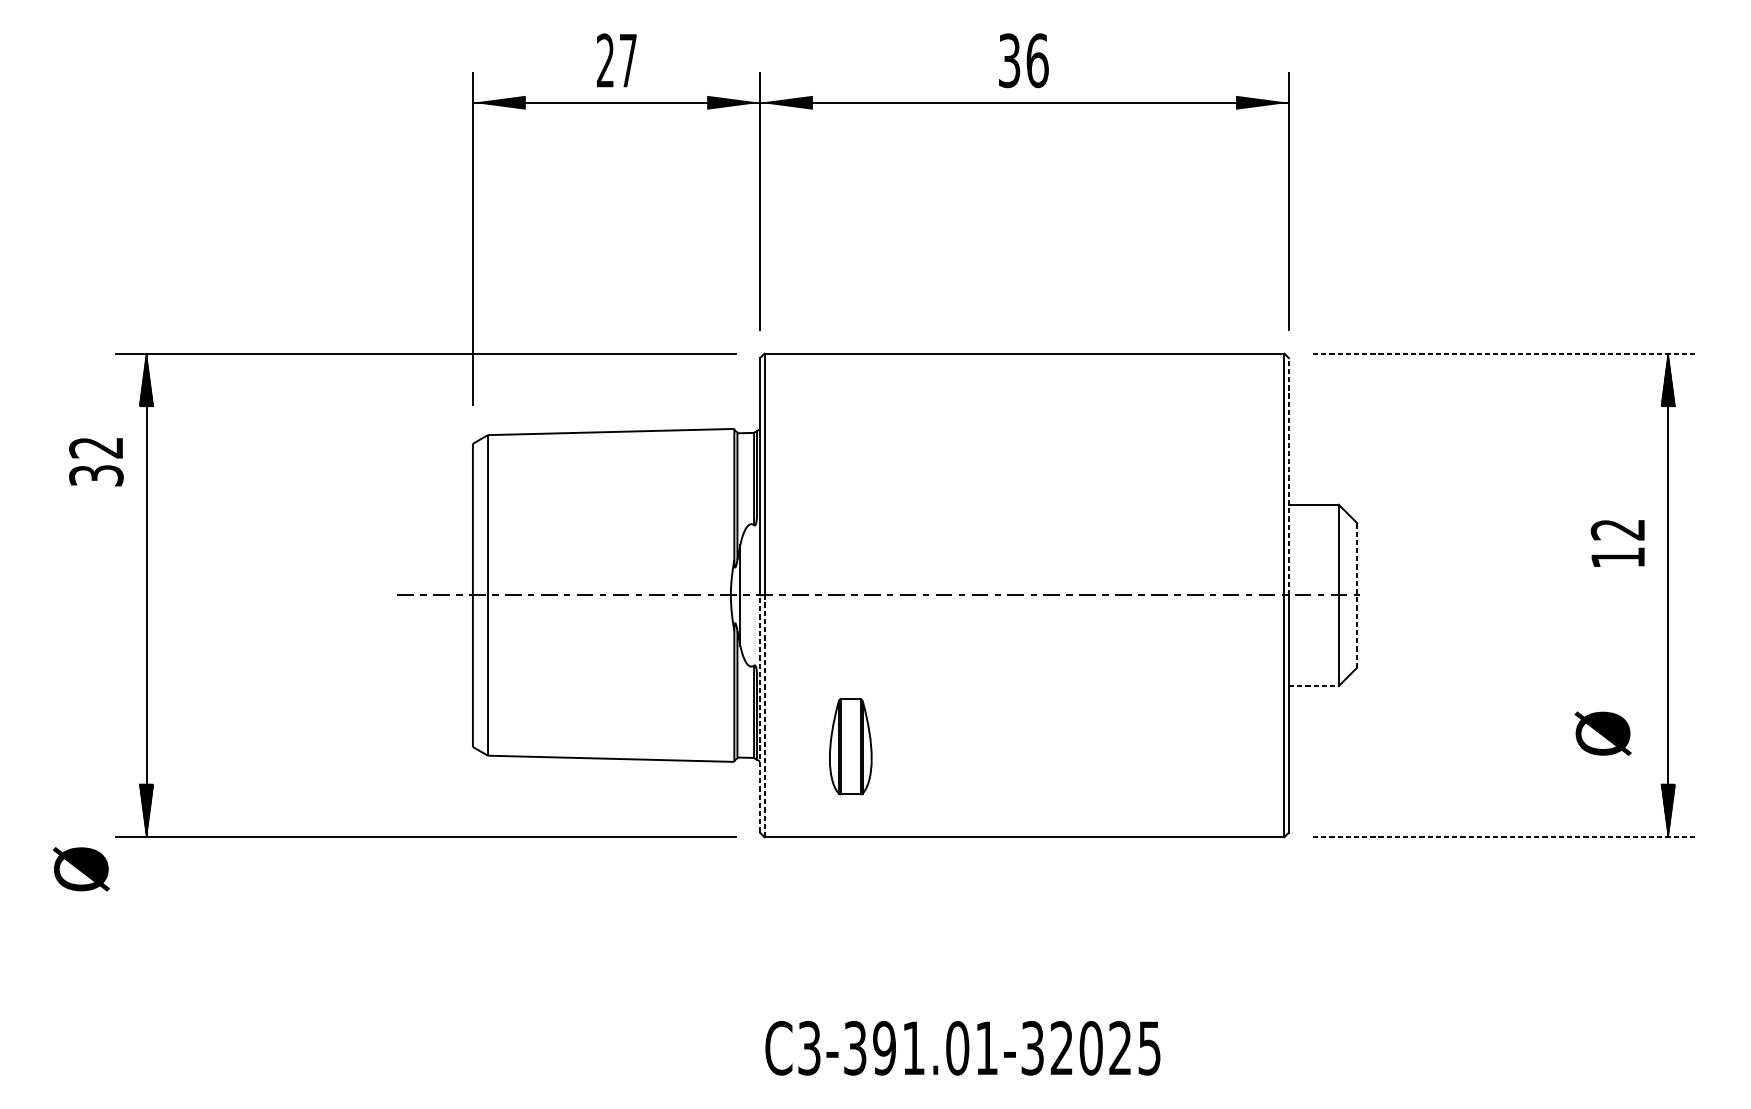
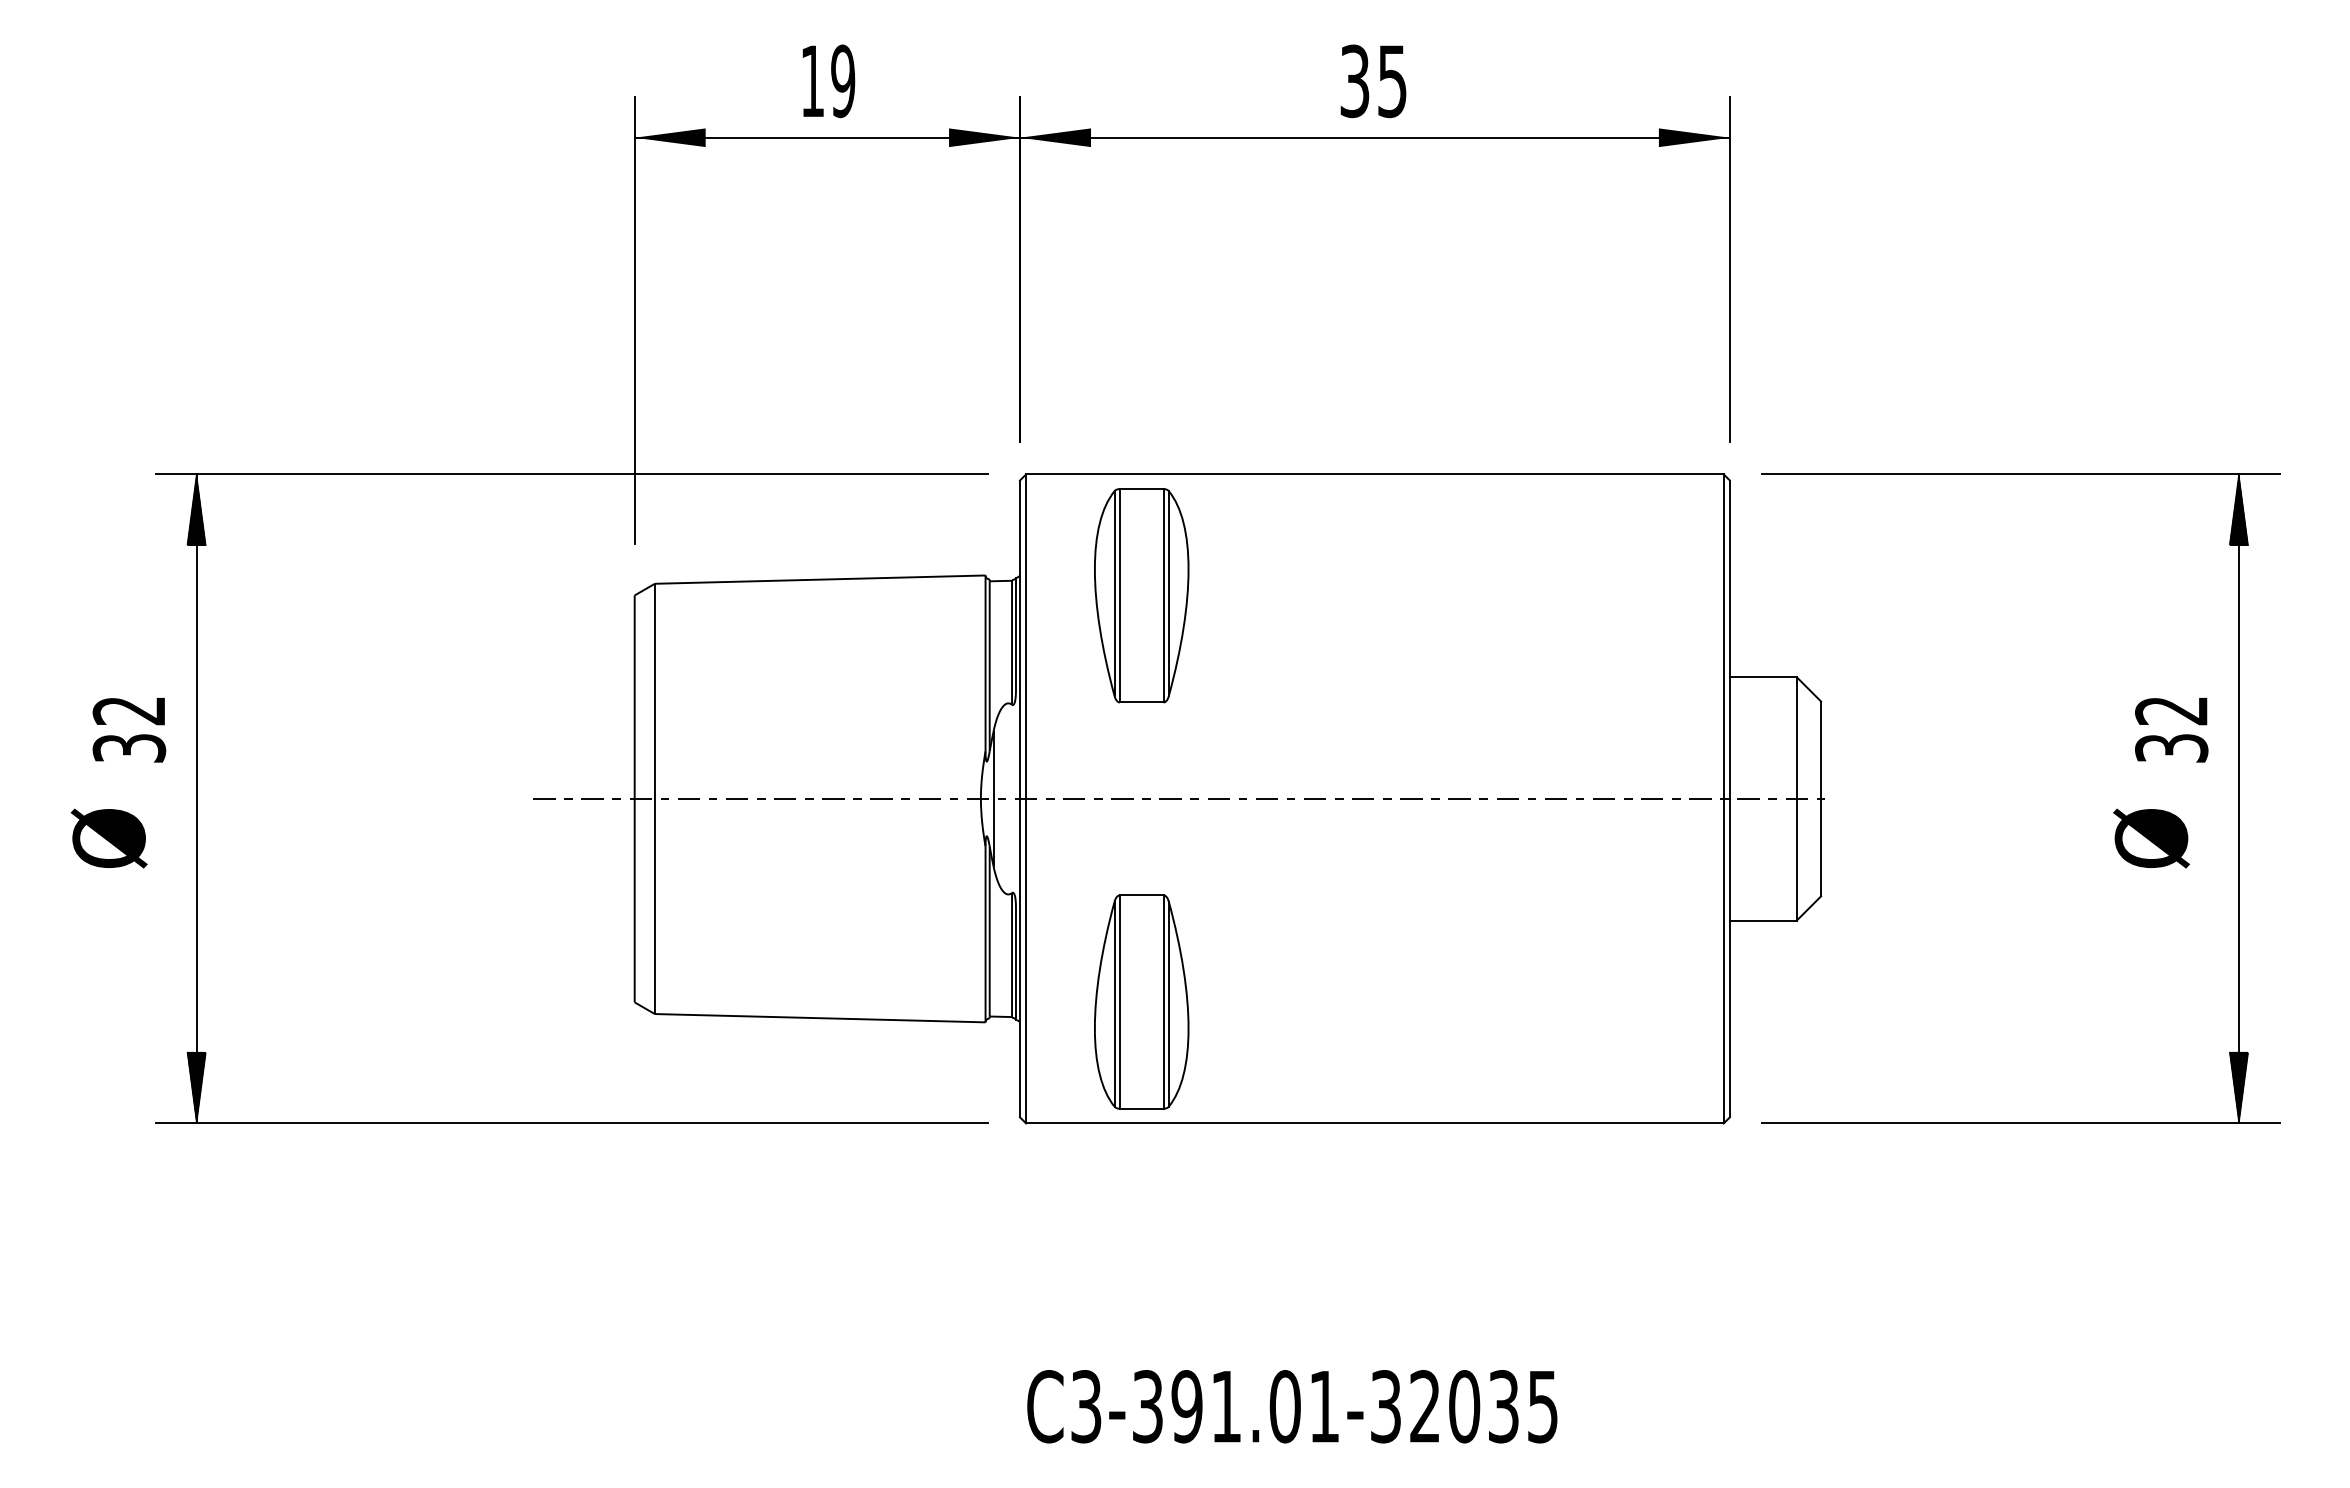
text: (617, 60) -> (828, 81), 27 -> 19
text: (1037, 60) -> (1392, 81), 36 -> 35
line: (1505, 353) -> (2020, 474), dashed -> solid
part: (850, 443) -> (1141, 595), added
text: (96, 462) -> (129, 730), moved
line: (1288, 476) -> (1729, 639), dashed -> solid
text: (1617, 557) -> (2171, 748), 12 -> 32
line: (1357, 595) -> (1821, 798), dashed -> solid
line: (1313, 686) -> (1763, 920), dashed -> solid
line: (760, 713) -> (1020, 957), dashed -> solid
line: (764, 715) -> (1026, 960), dashed -> solid
text: (1603, 733) -> (2151, 838), moved
part: (850, 746) -> (1141, 1001), size x1.67
line: (1505, 837) -> (2020, 1123), dashed -> solid
text: (80, 869) -> (108, 838), moved
text: (1120, 1048) -> (1503, 1406), C3-391.01-32025 -> C3-391.01-32035

